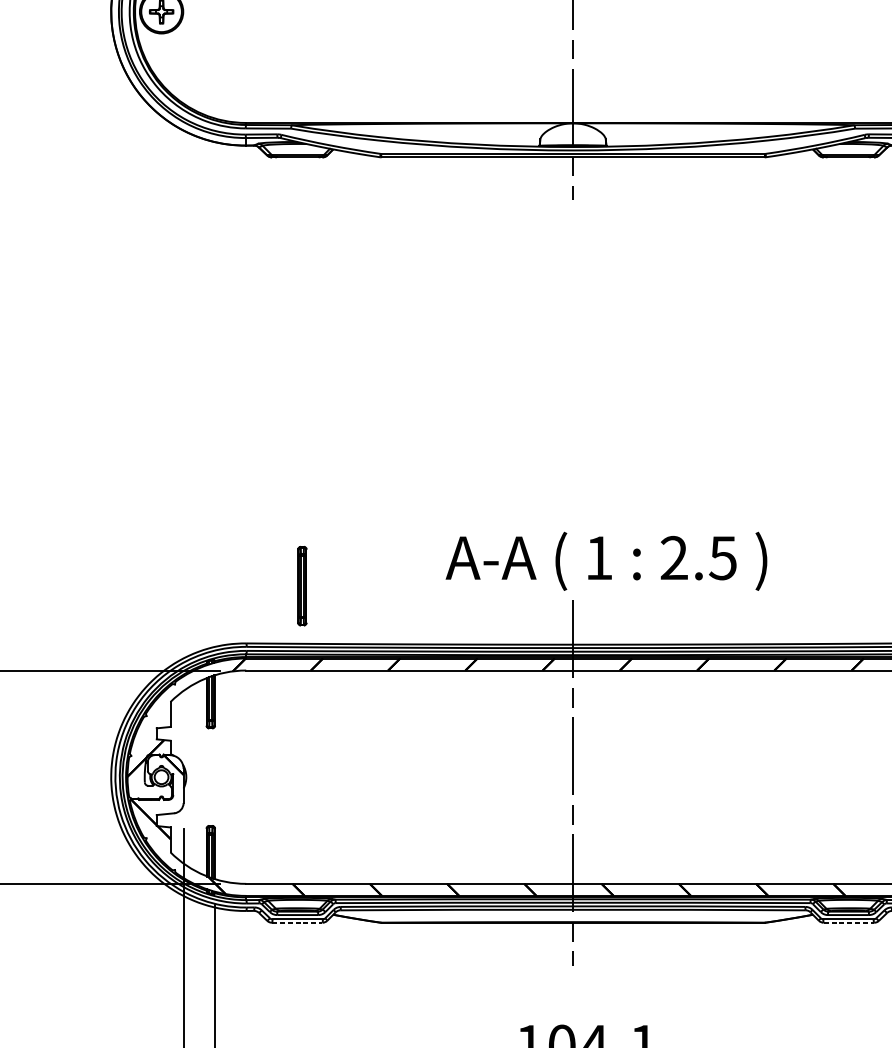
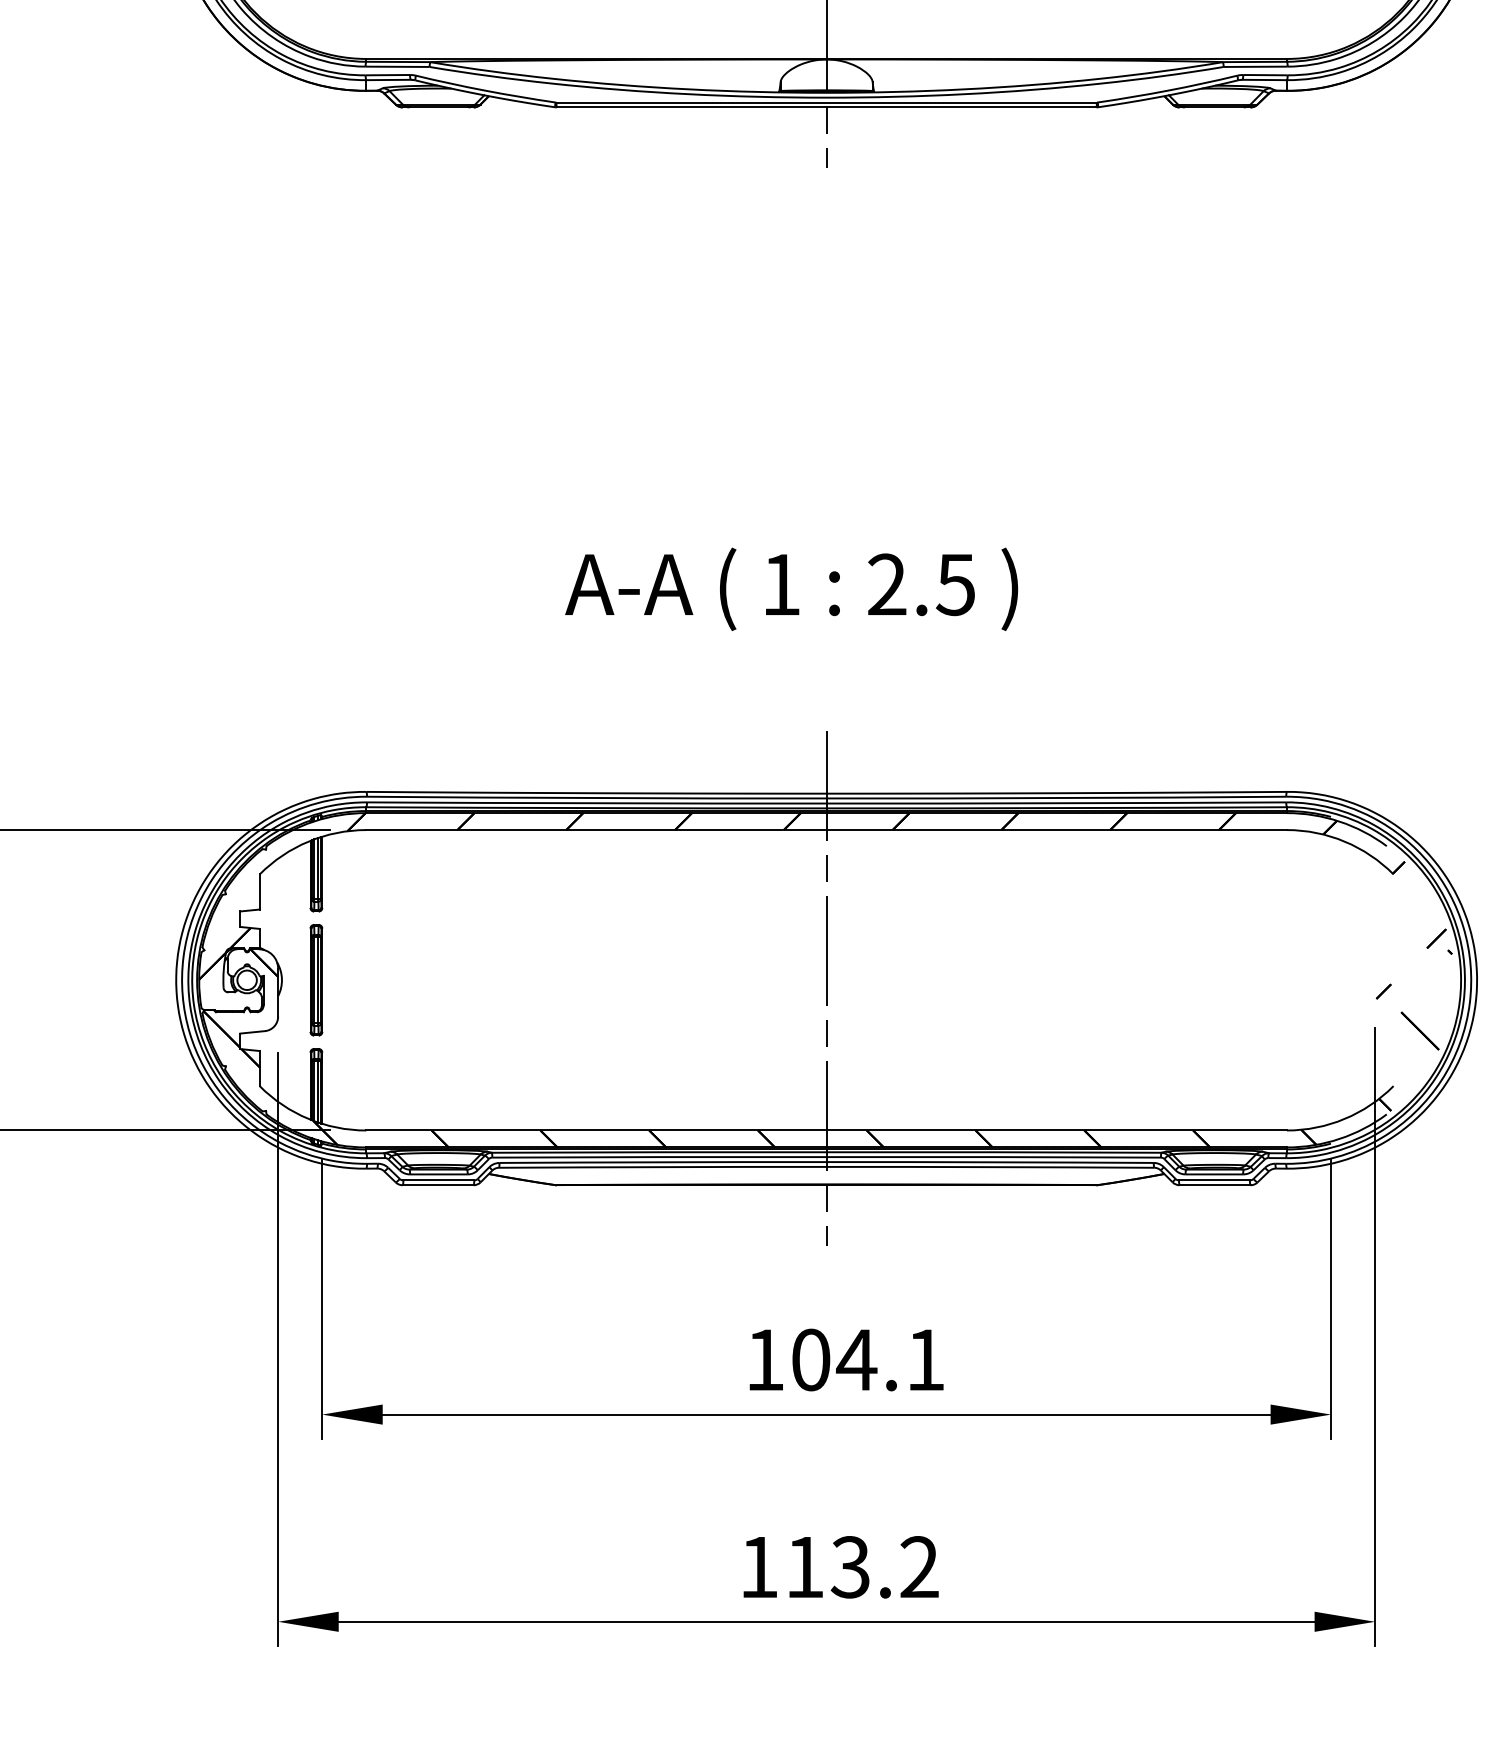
text: (606, 560) -> (791, 588), moved
part: (302, 586) -> (316, 980), moved
line: (297, 922) -> (438, 1185), dashed -> solid
line: (849, 922) -> (1215, 1185), dashed -> solid

